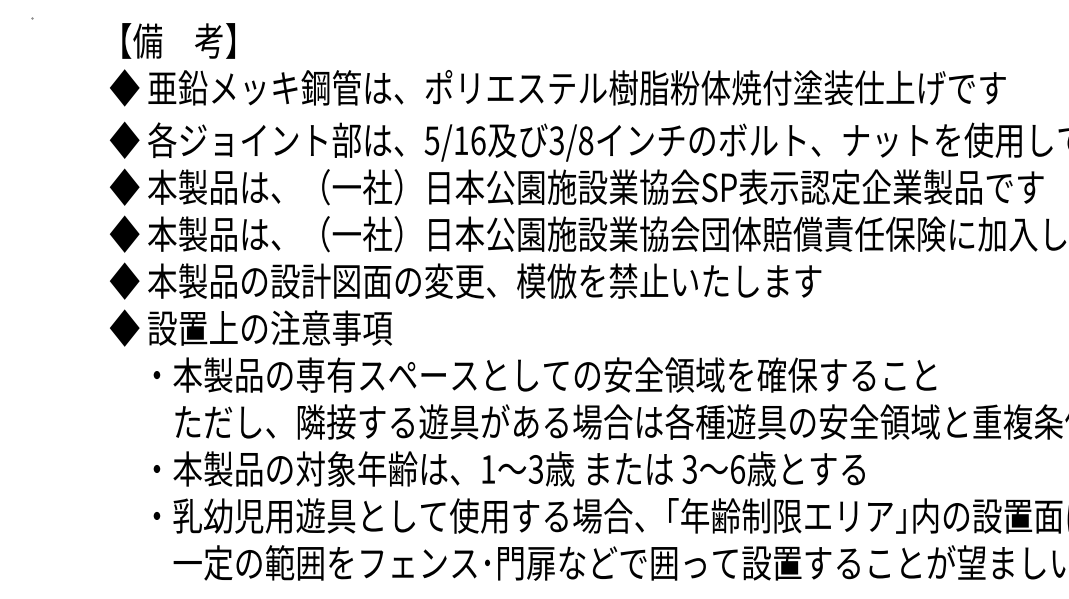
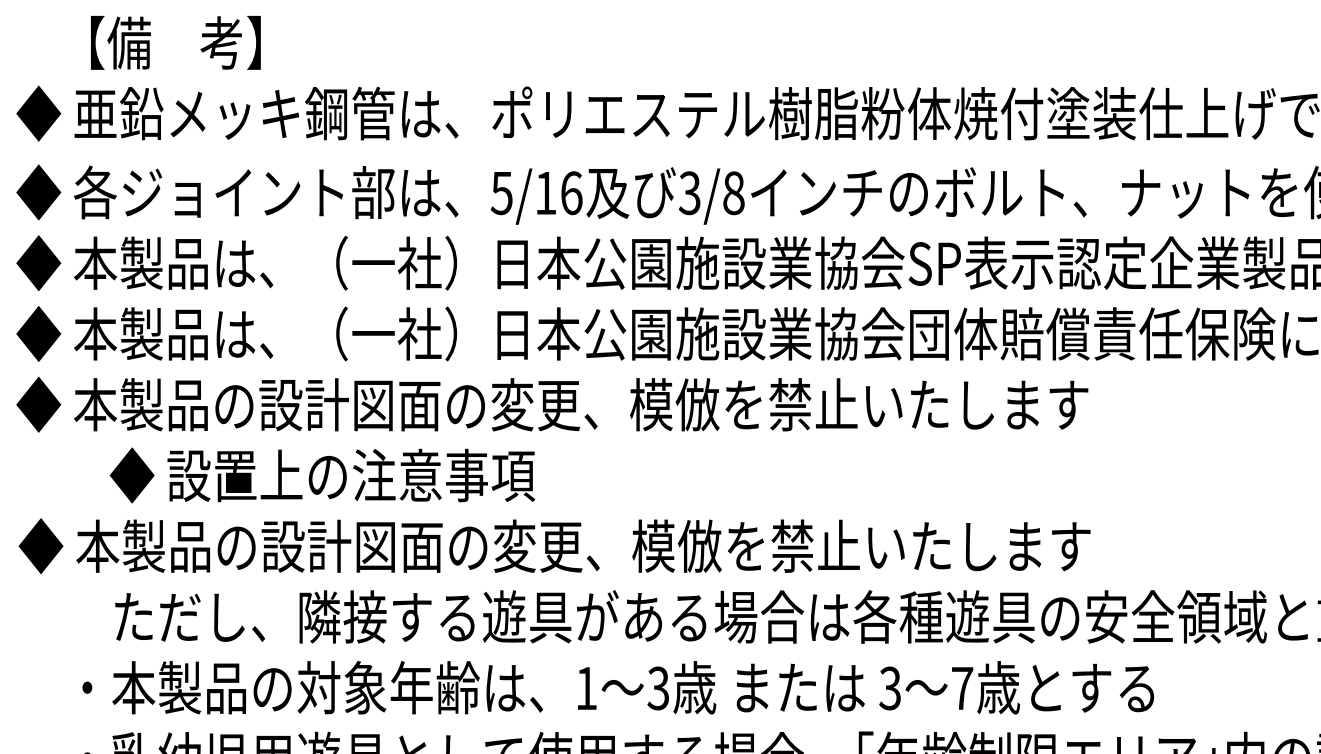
text: (178, 40) -> (175, 42), moved
text: (250, 327) -> (321, 474), moved
text: (523, 374) -> (639, 545), ・本製品の専有スペースとしての安全領域を確保すること -> ◆ 本製品の設計図面の変更、模倣を禁止いたします
text: (737, 469) -> (962, 688), 6 -> 7

